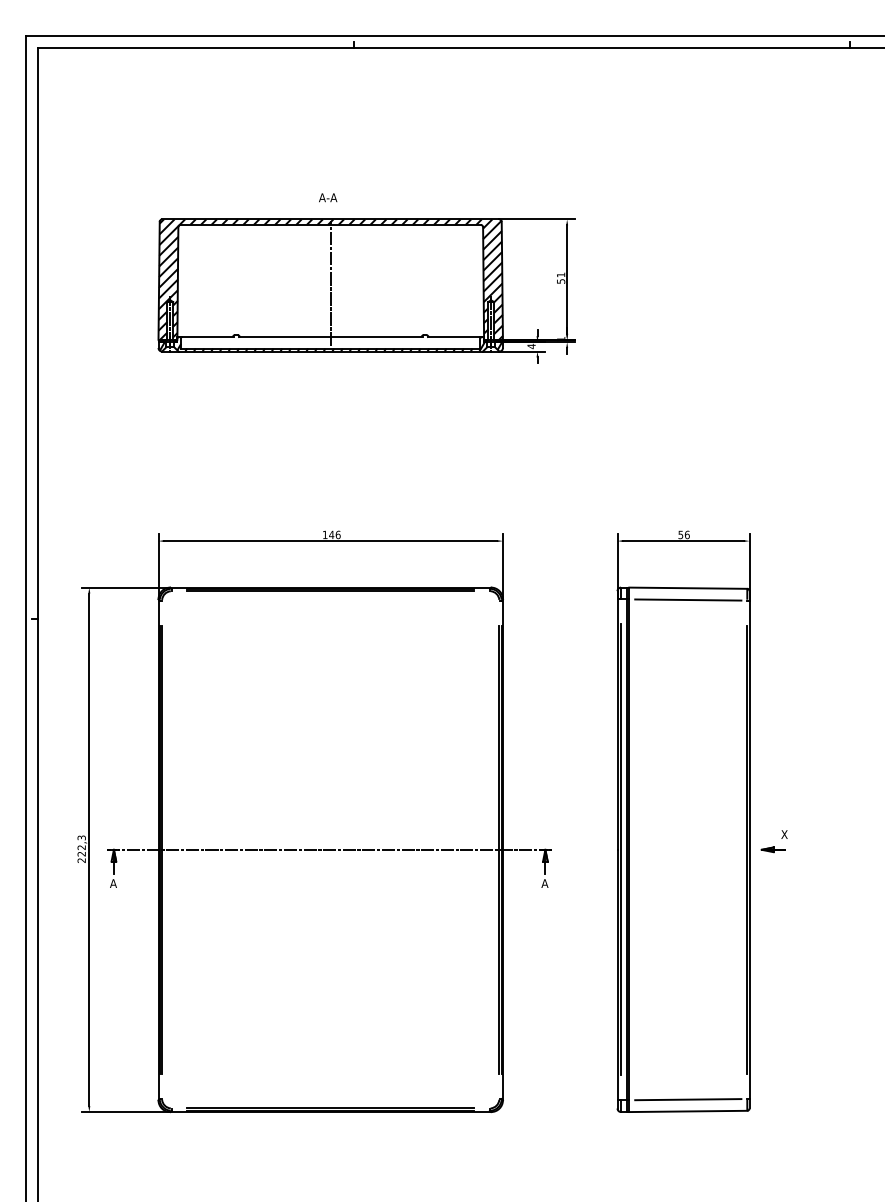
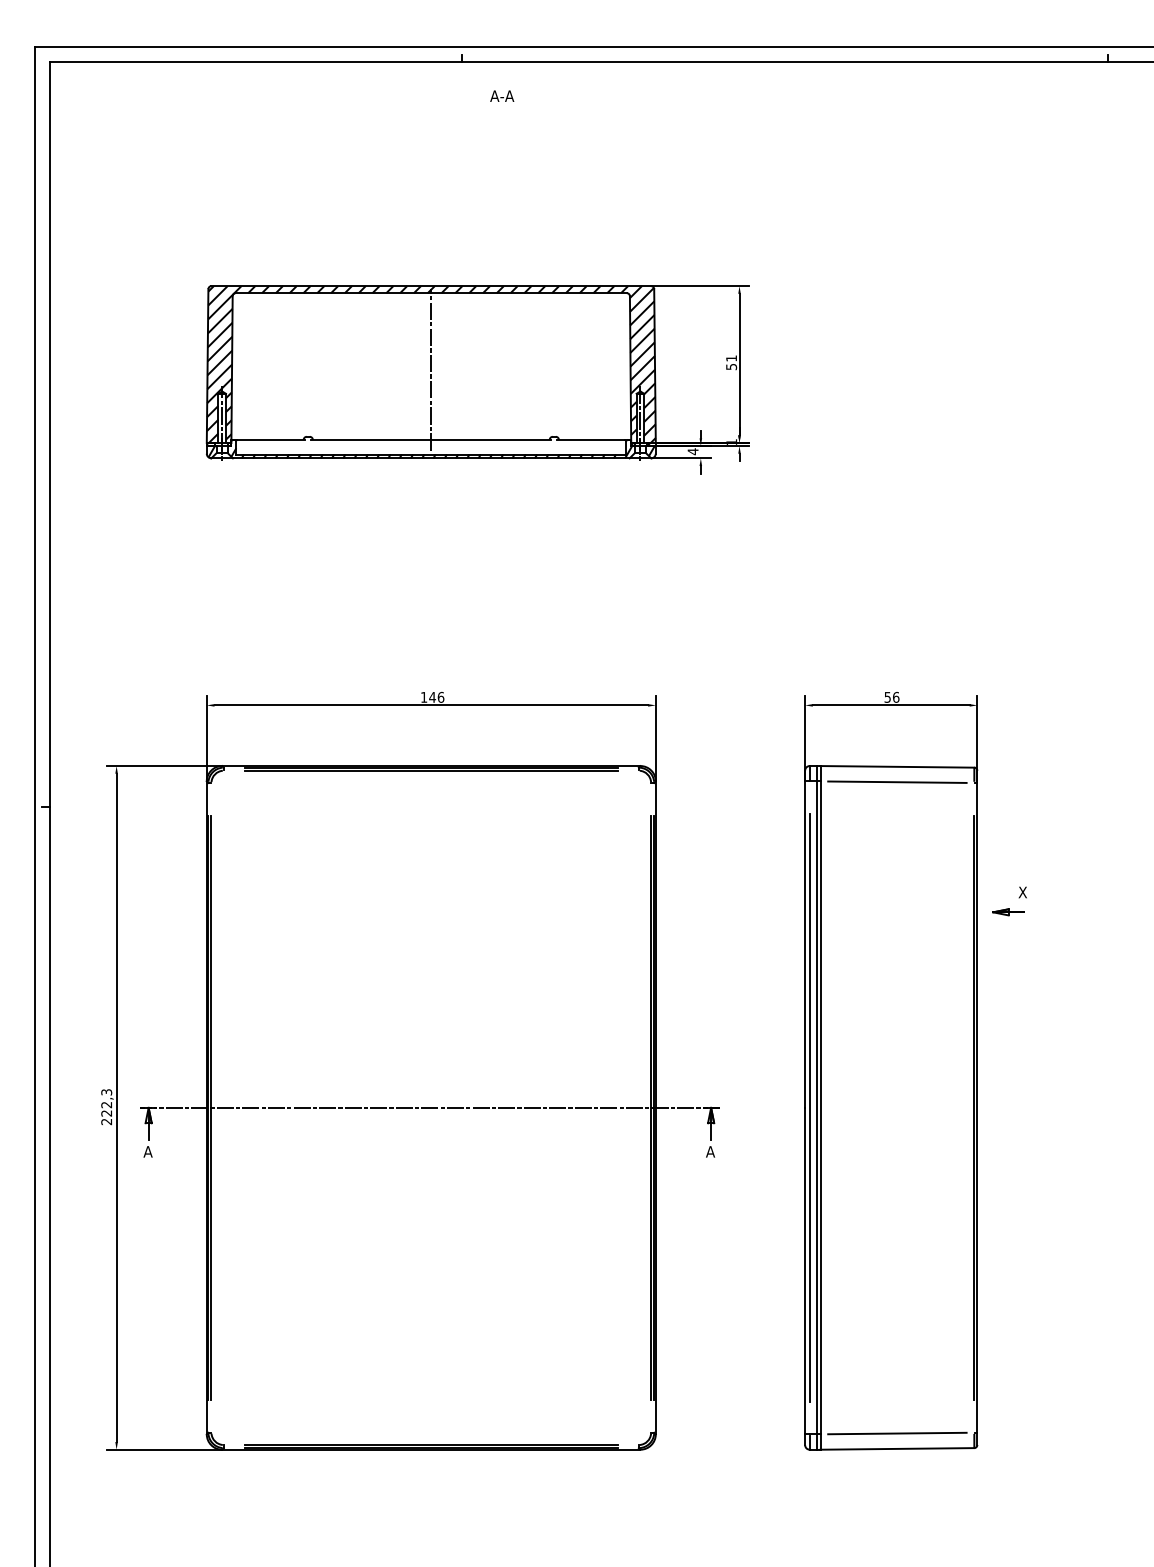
text: (328, 197) -> (502, 95), moved
part: (773, 841) -> (1008, 901), moved

